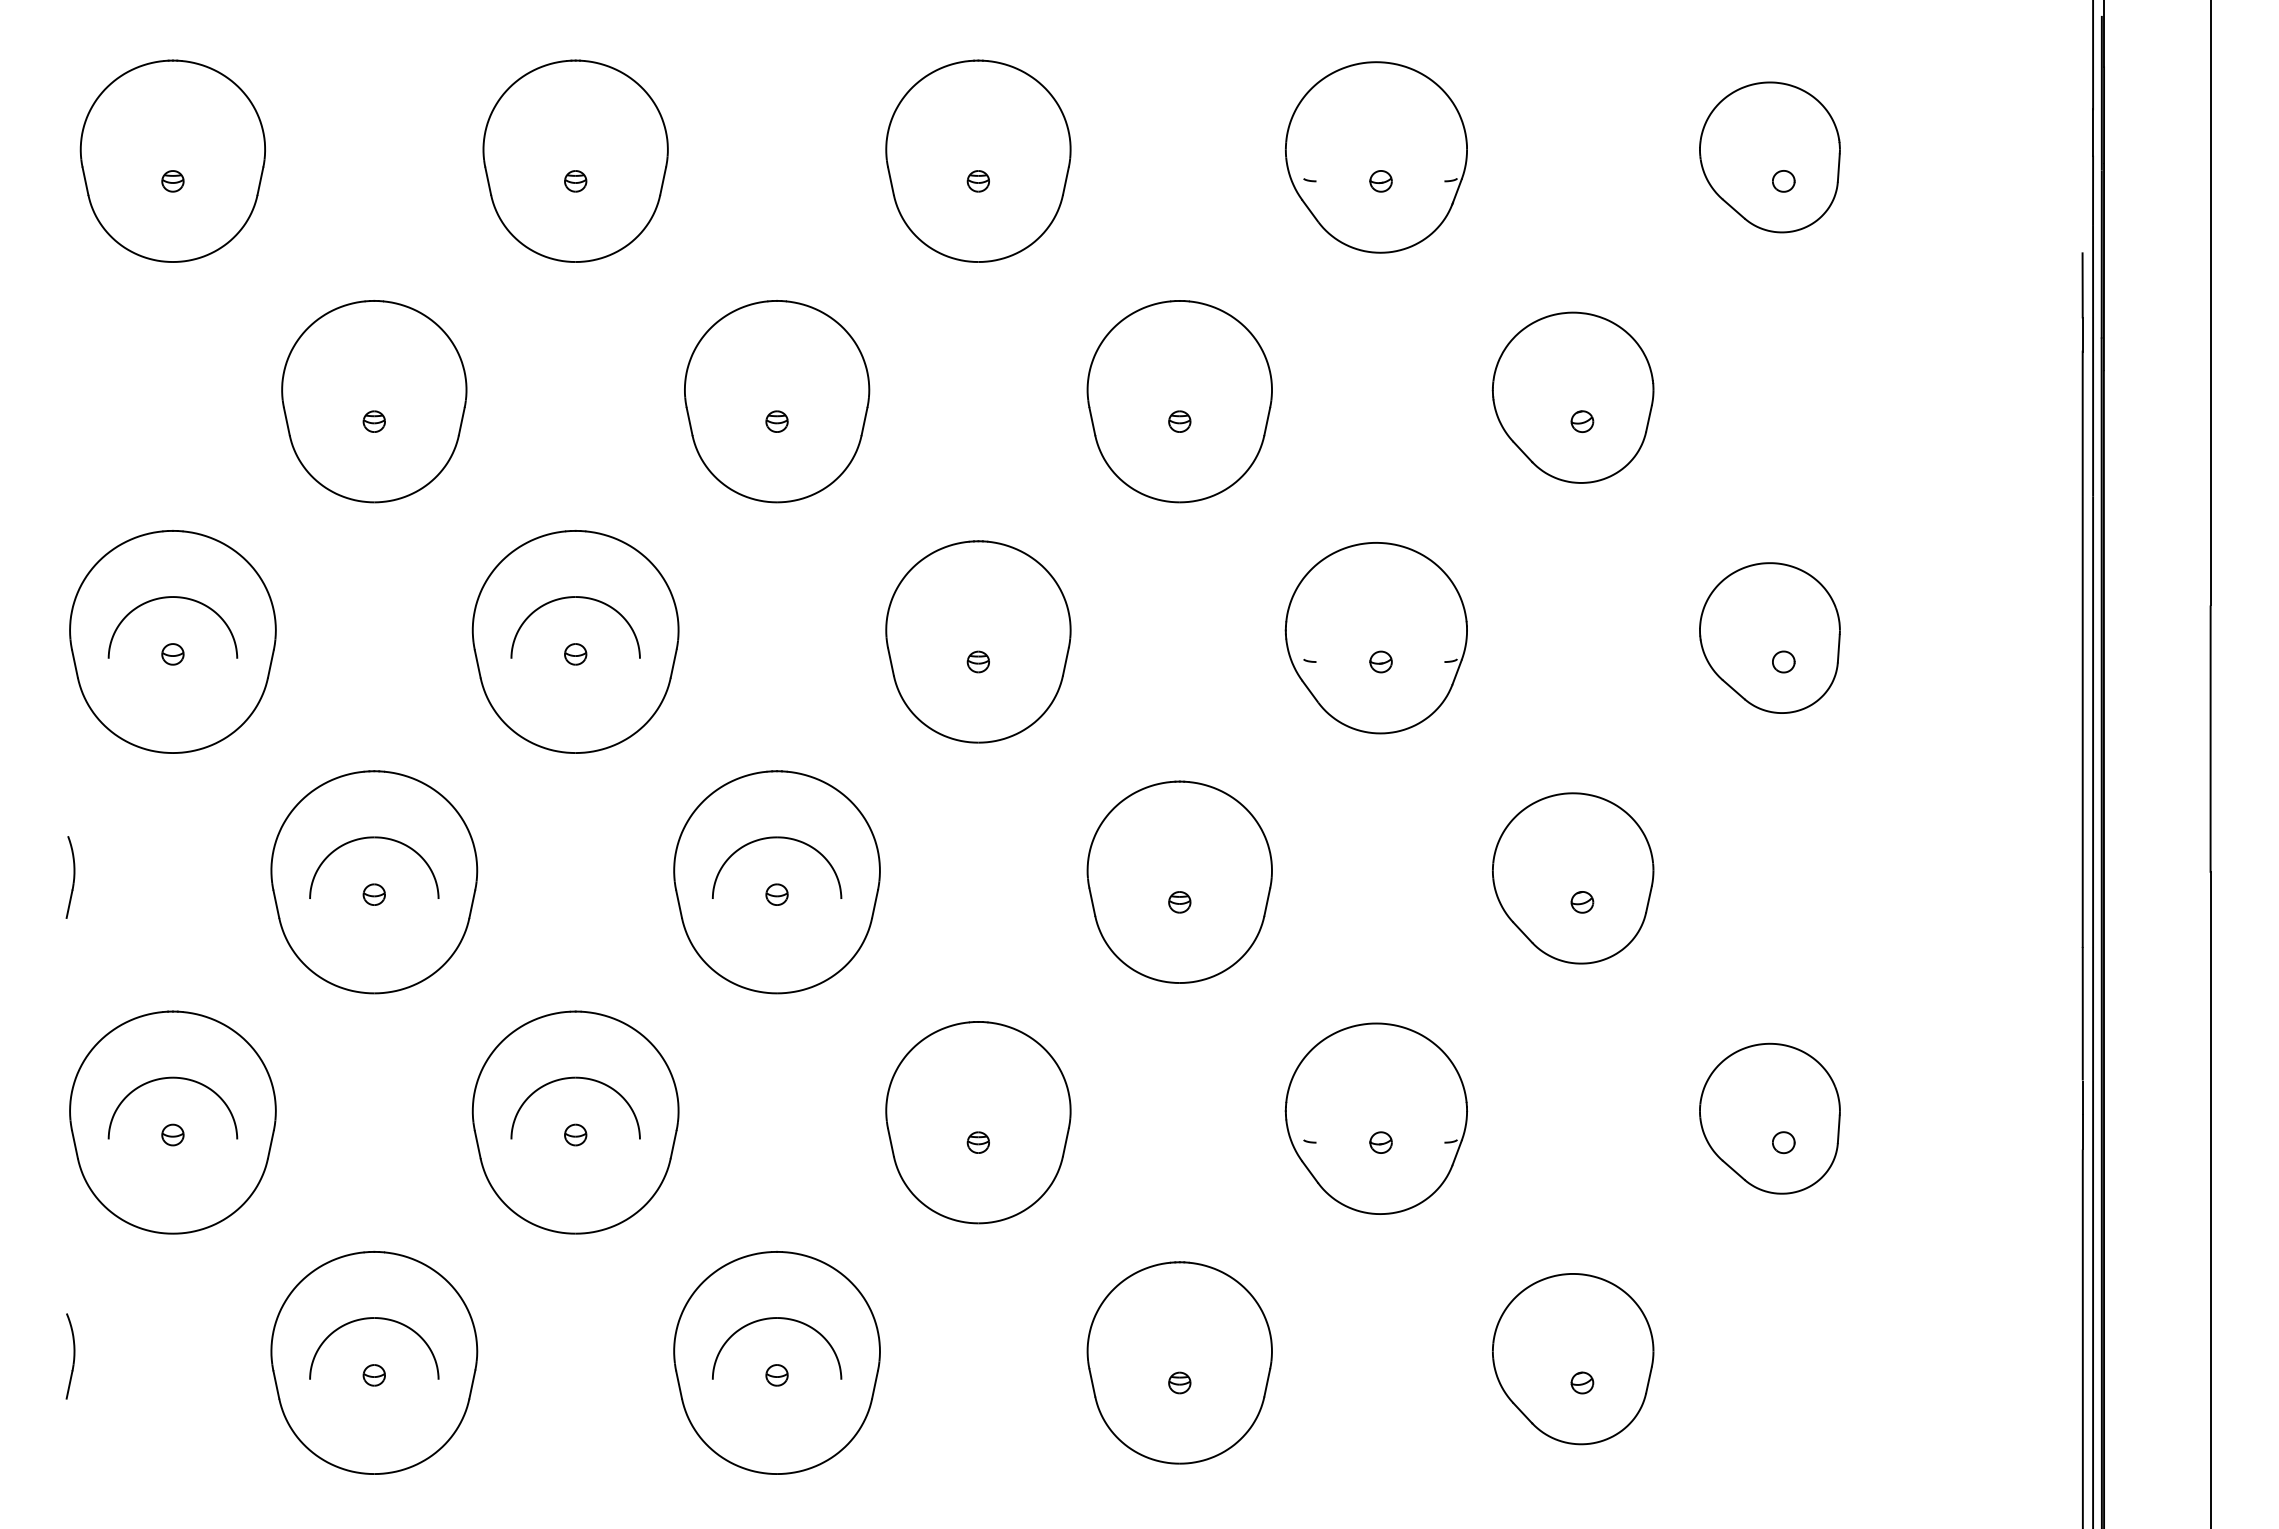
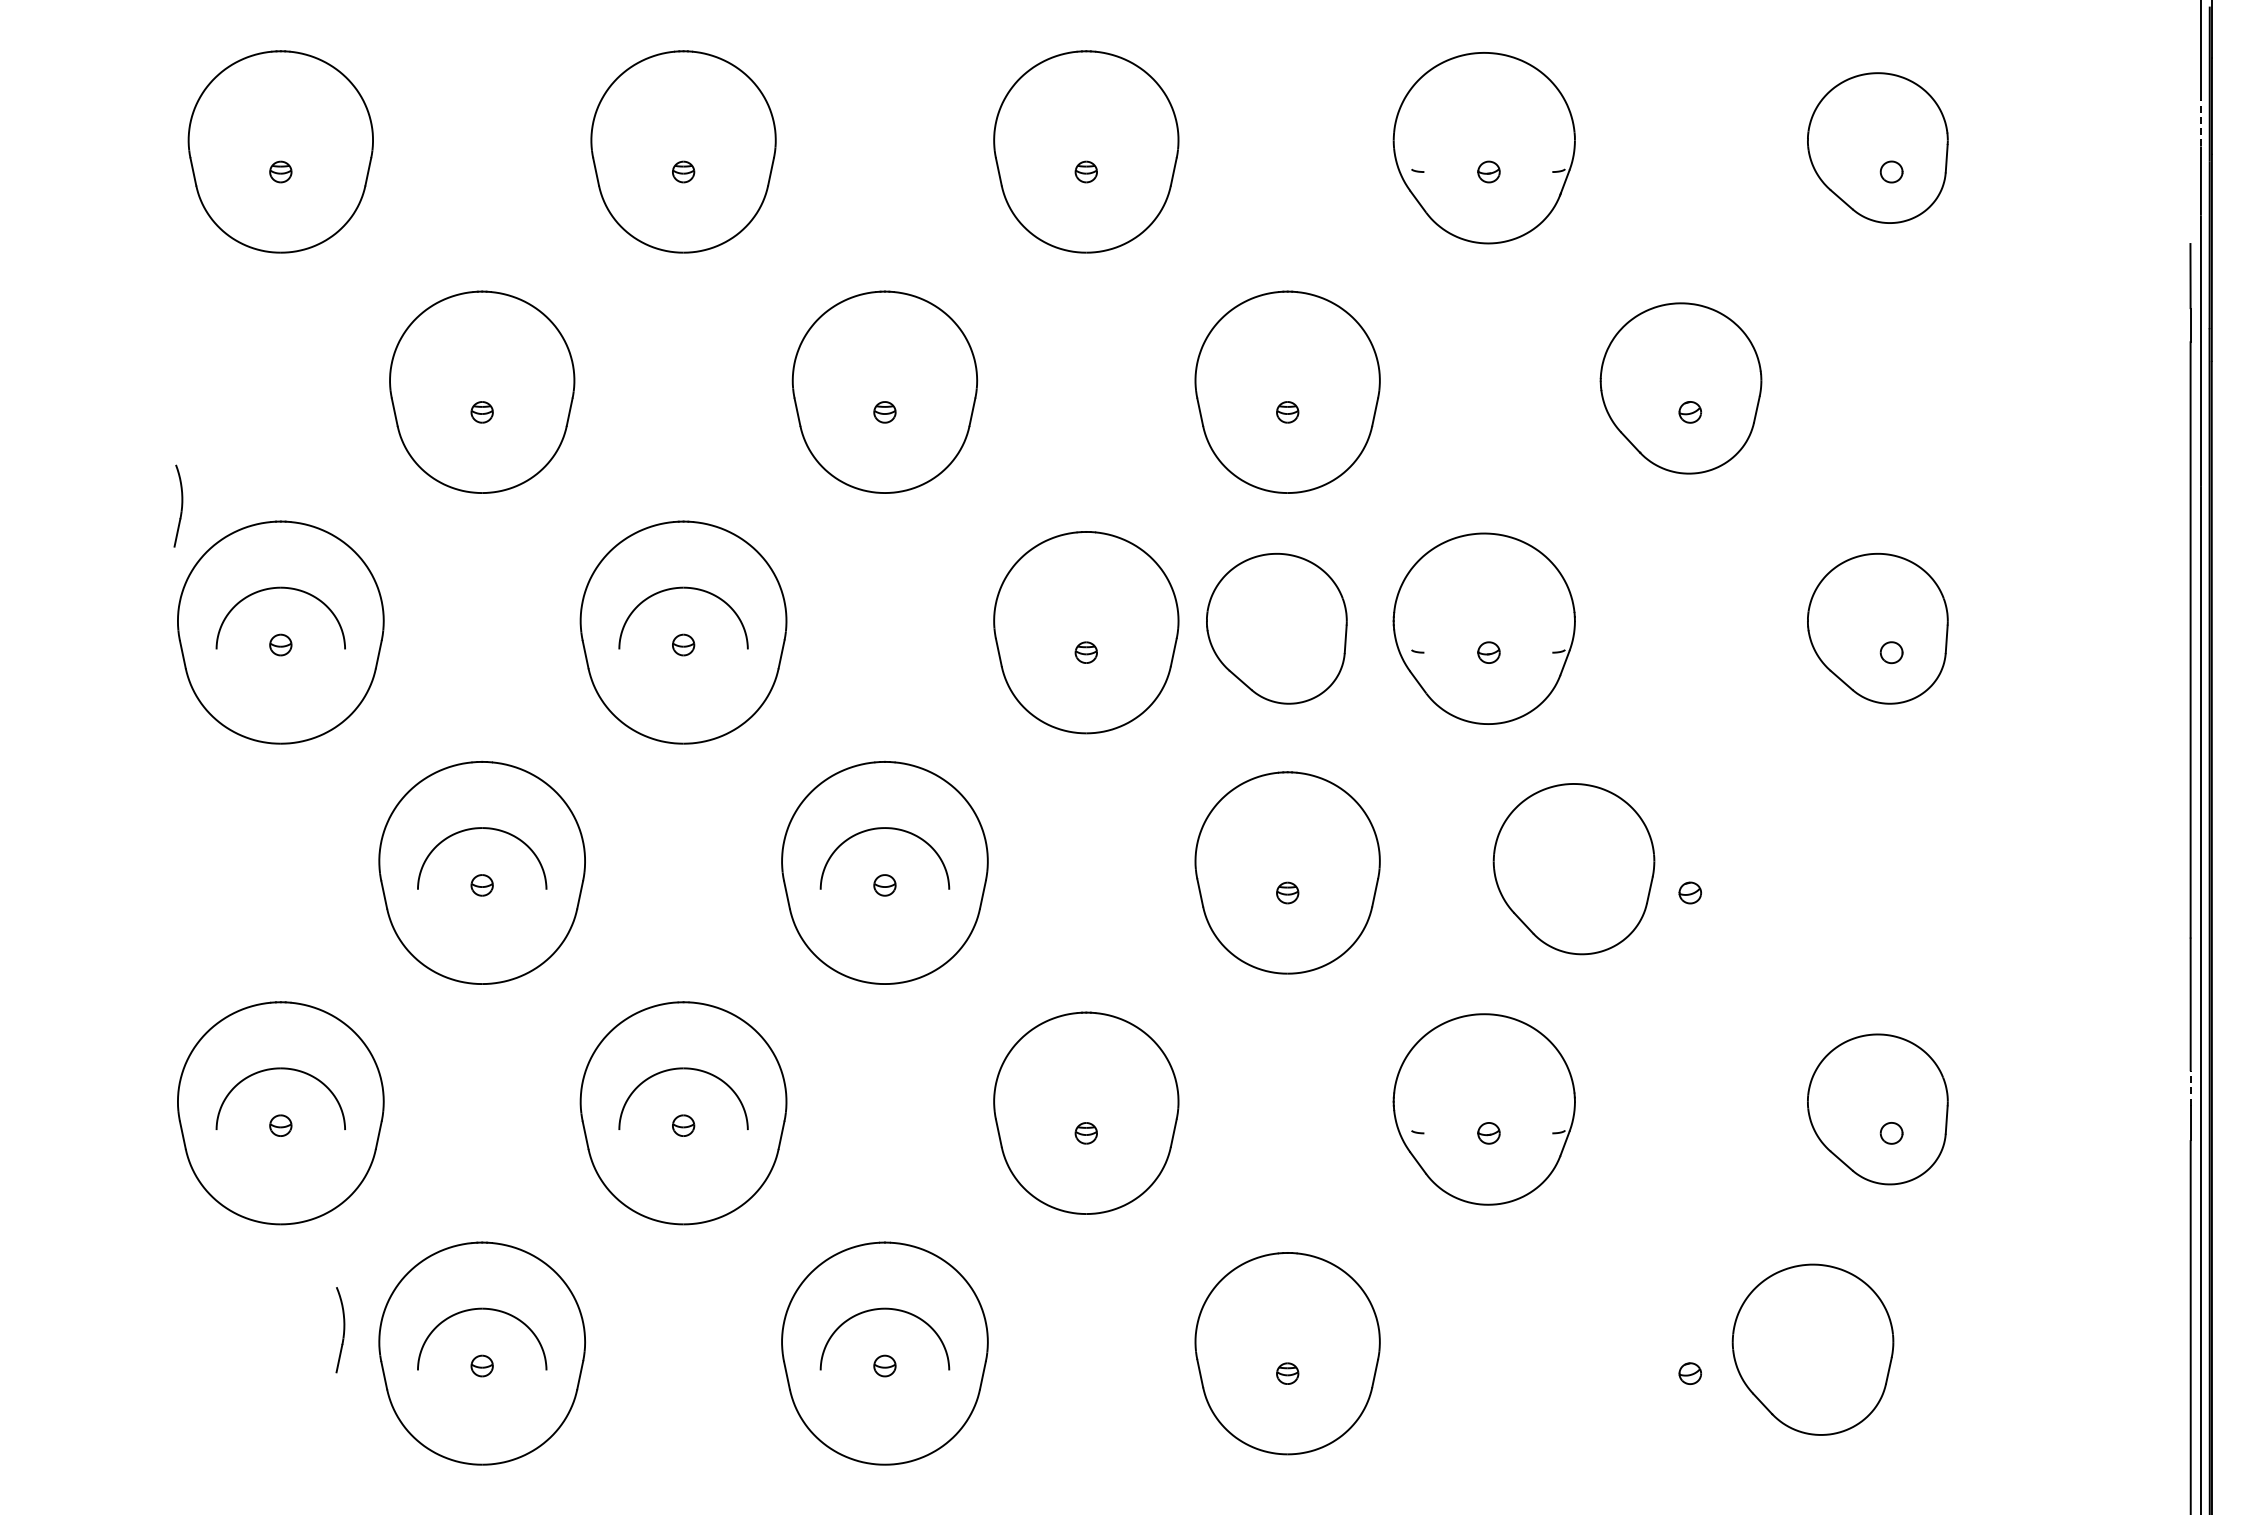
line: (2093, 132) -> (2201, 123), solid -> dashed
part: (1168, 637) -> (1276, 628), added
part: (70, 877) -> (178, 506), moved
part: (1573, 878) -> (1574, 869), moved
line: (2082, 1097) -> (2190, 1088), solid -> dashed
part: (70, 1356) -> (340, 1330), moved
part: (1573, 1359) -> (1813, 1350), moved

